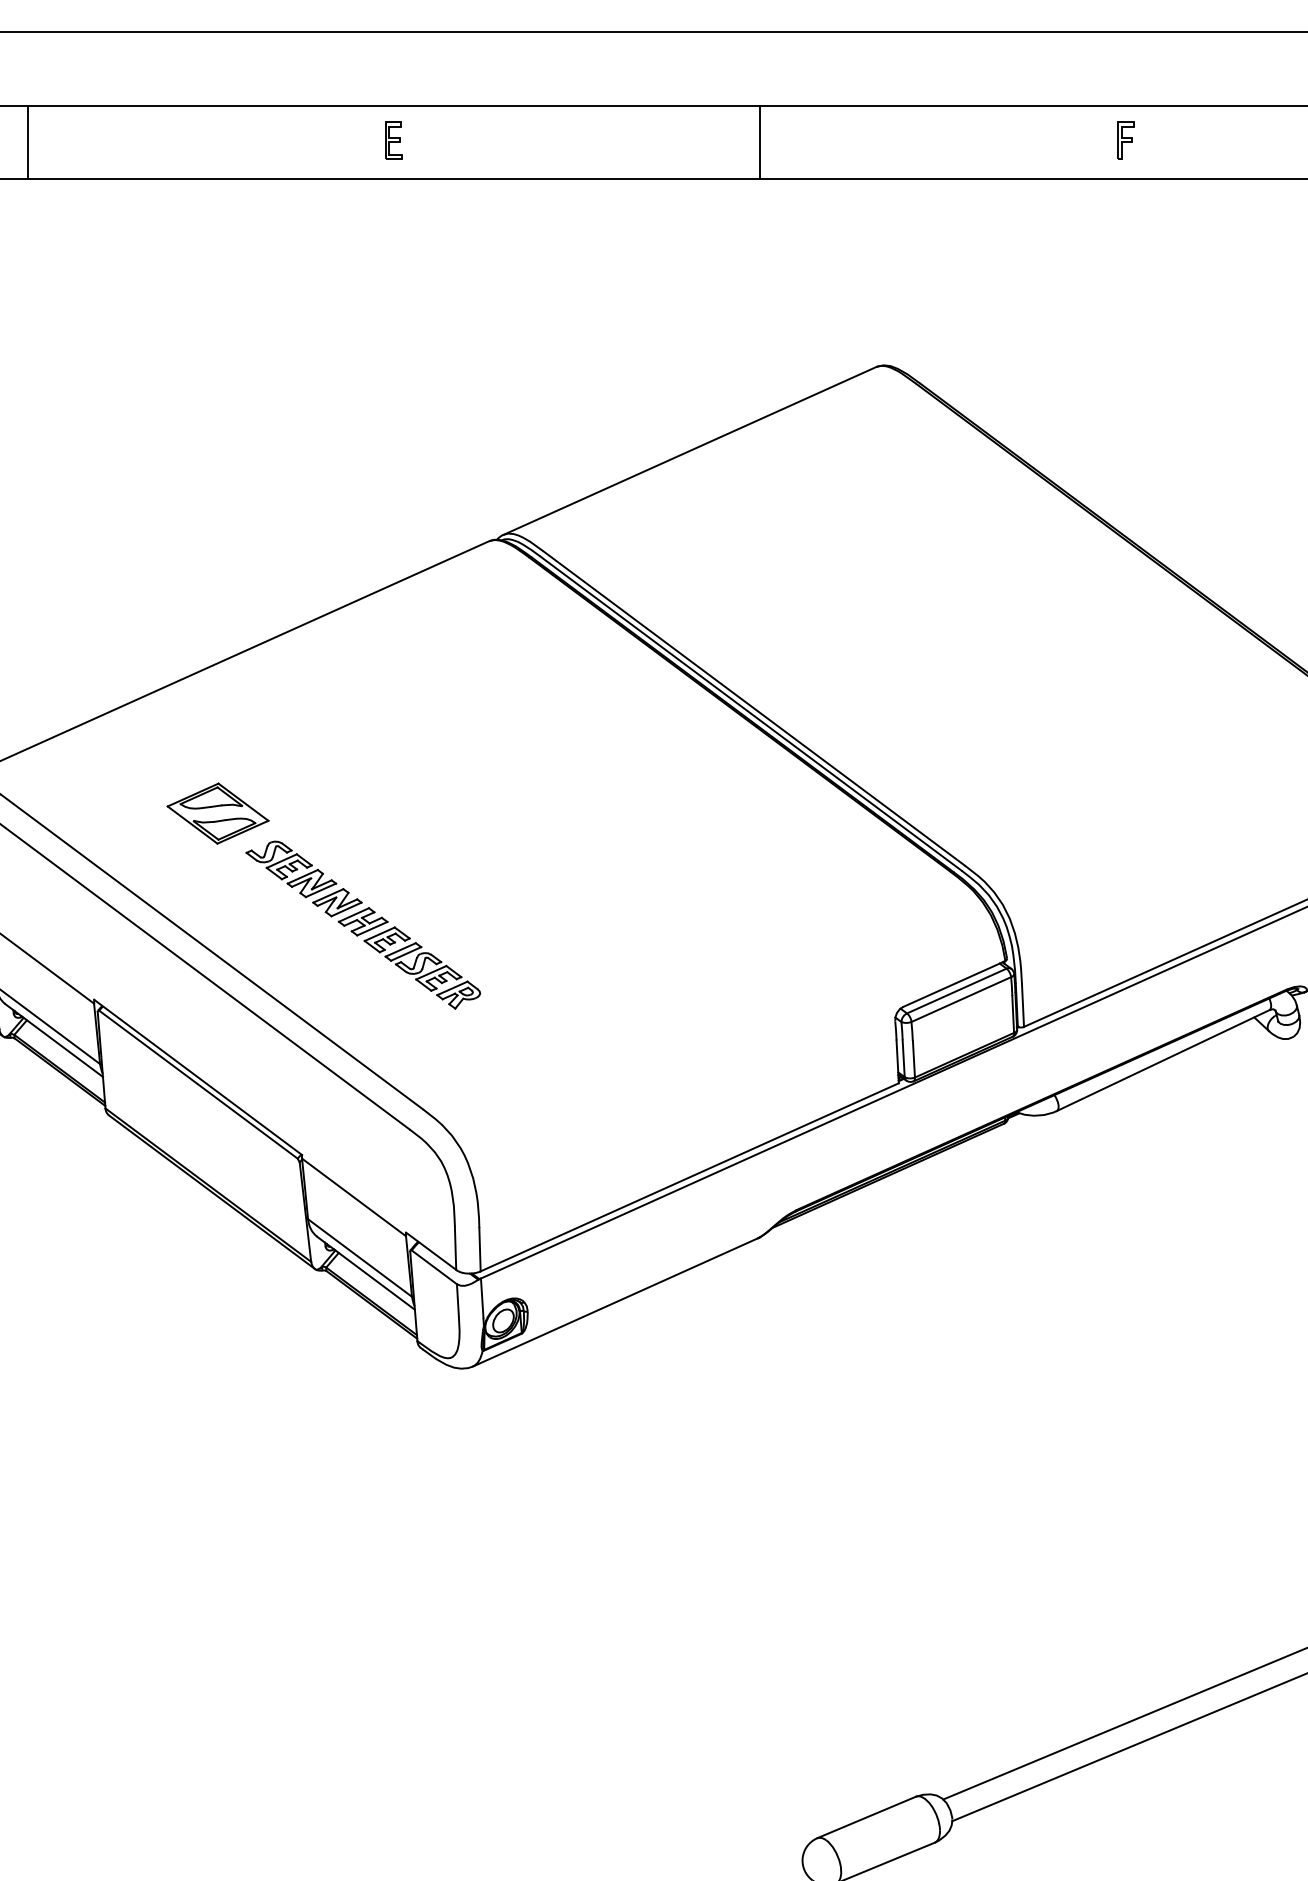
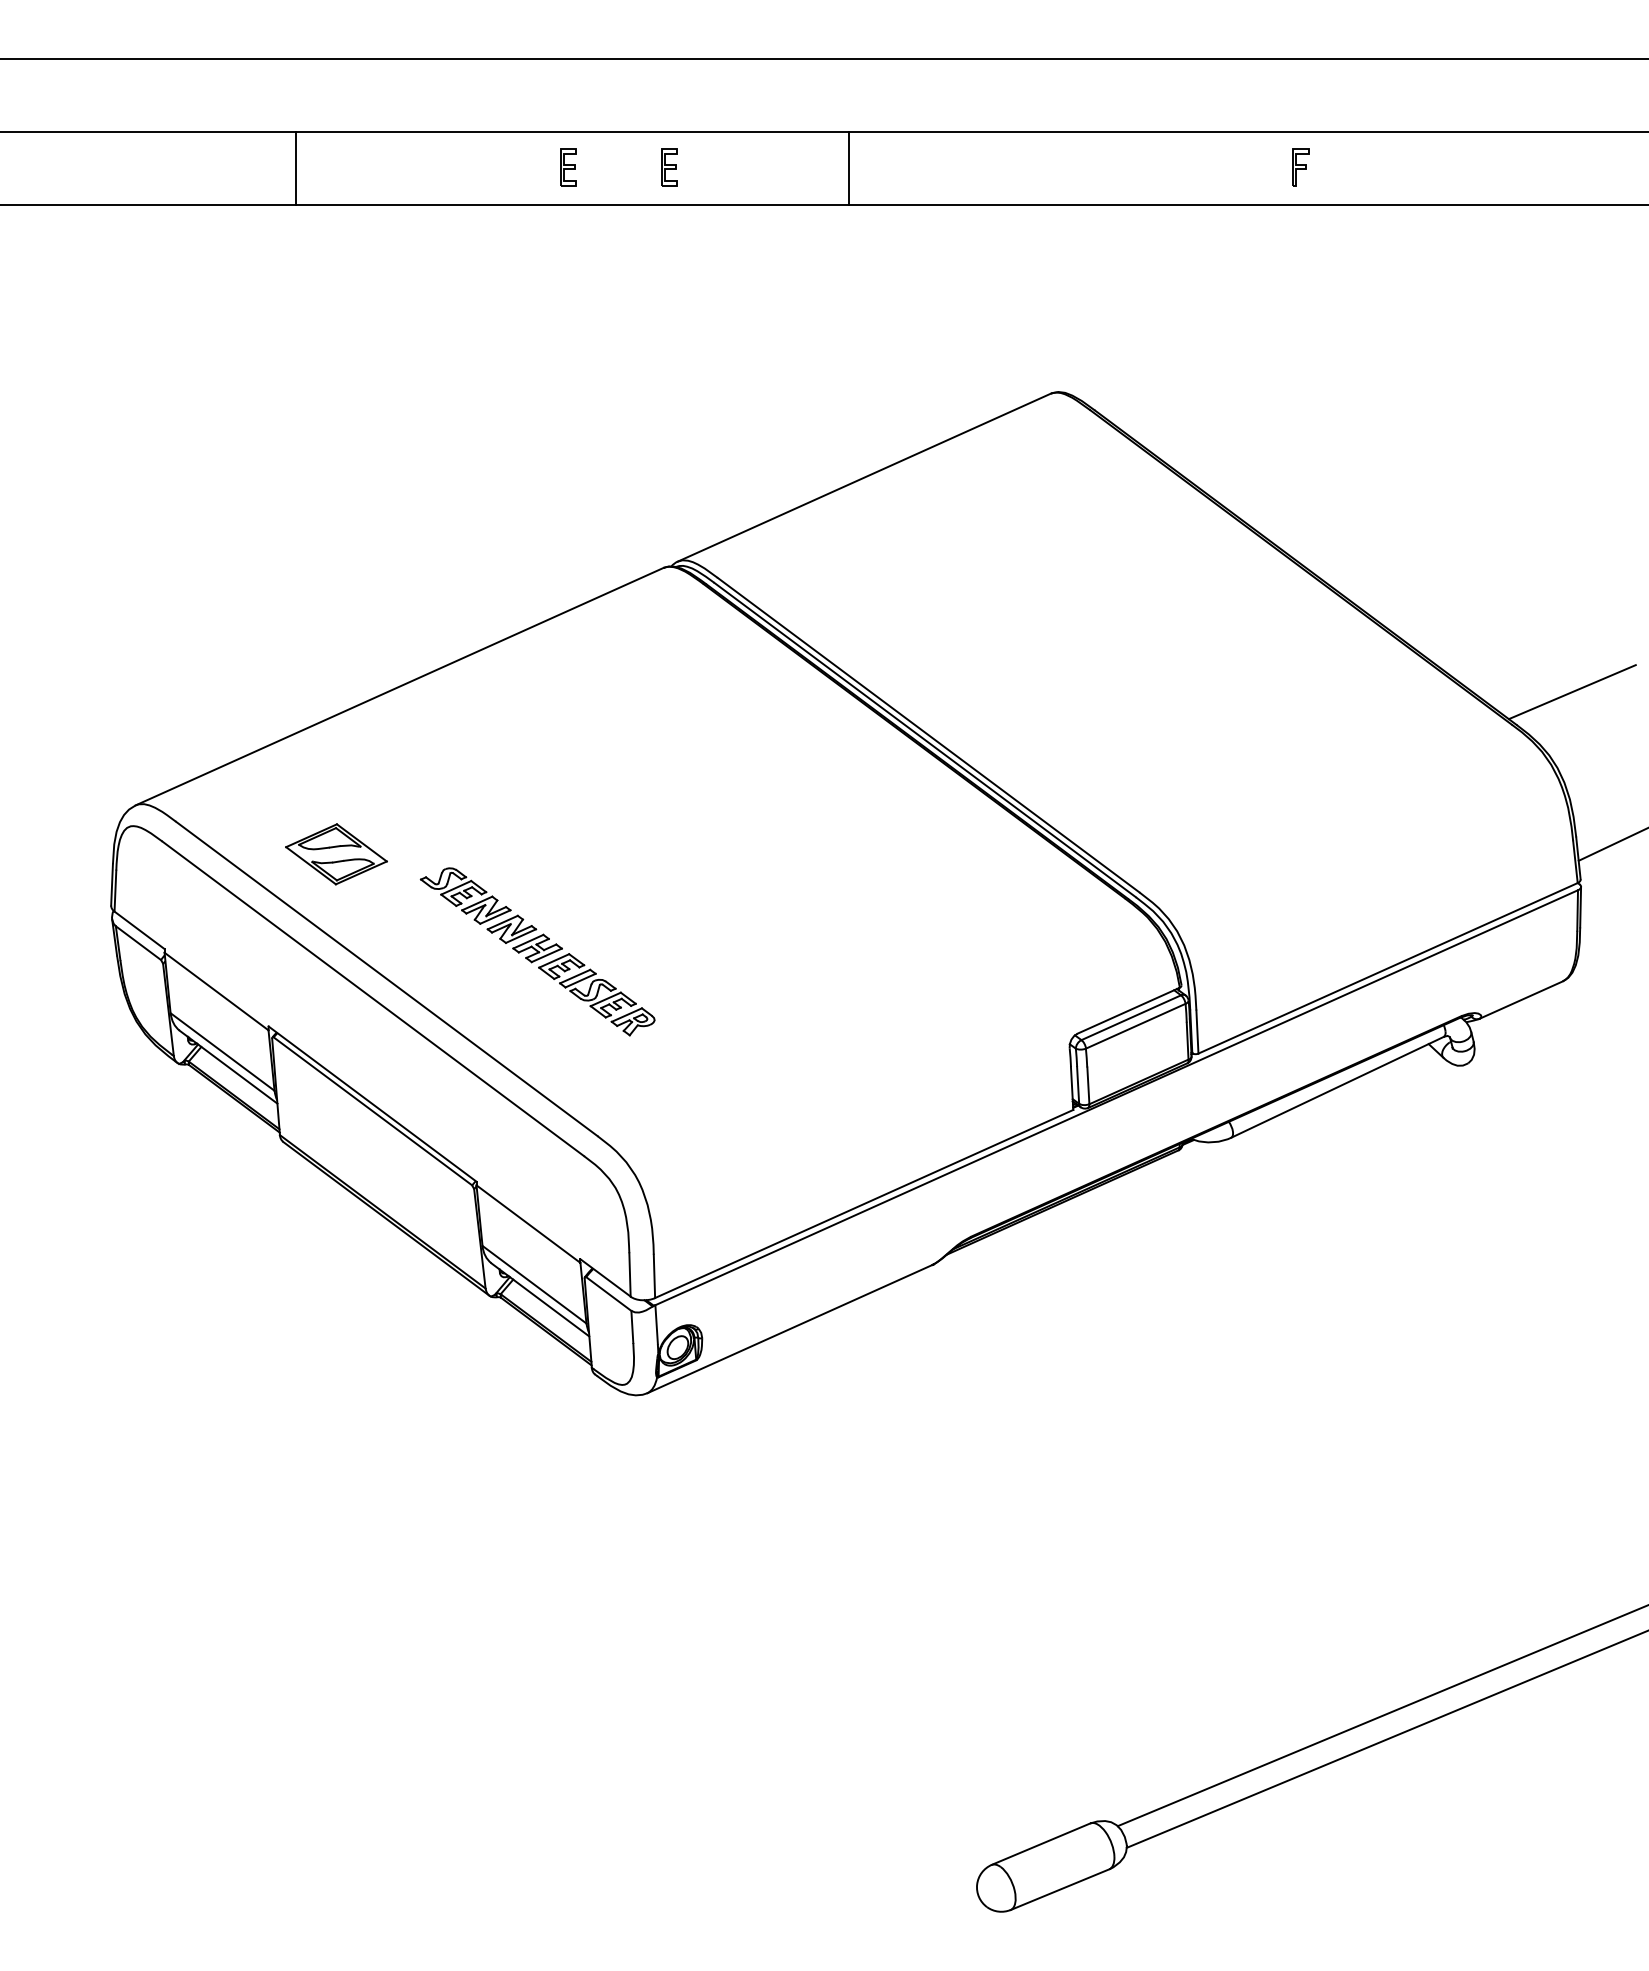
part: (495, 140) -> (669, 167), added
line: (28, 141) -> (296, 168), moved
line: (759, 141) -> (848, 168), moved
part: (218, 813) -> (336, 854), moved

